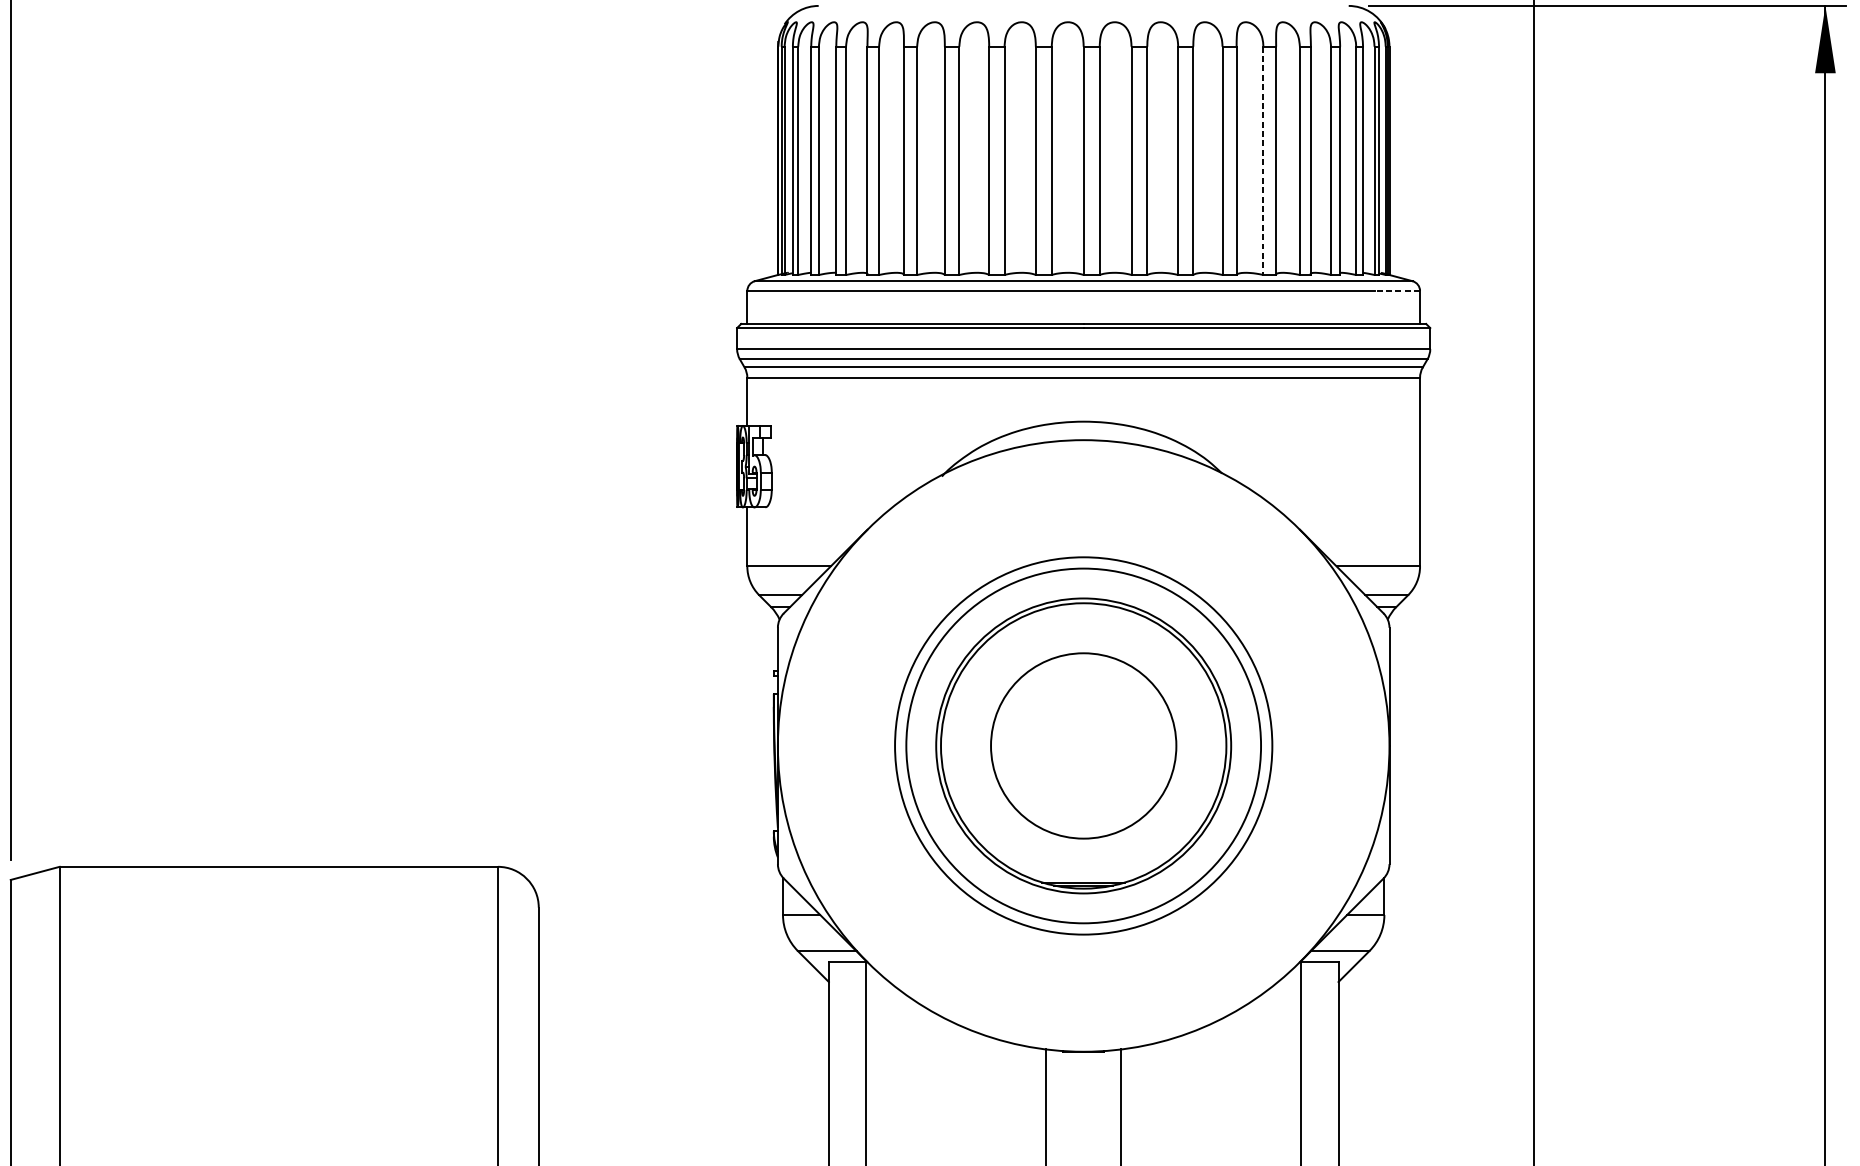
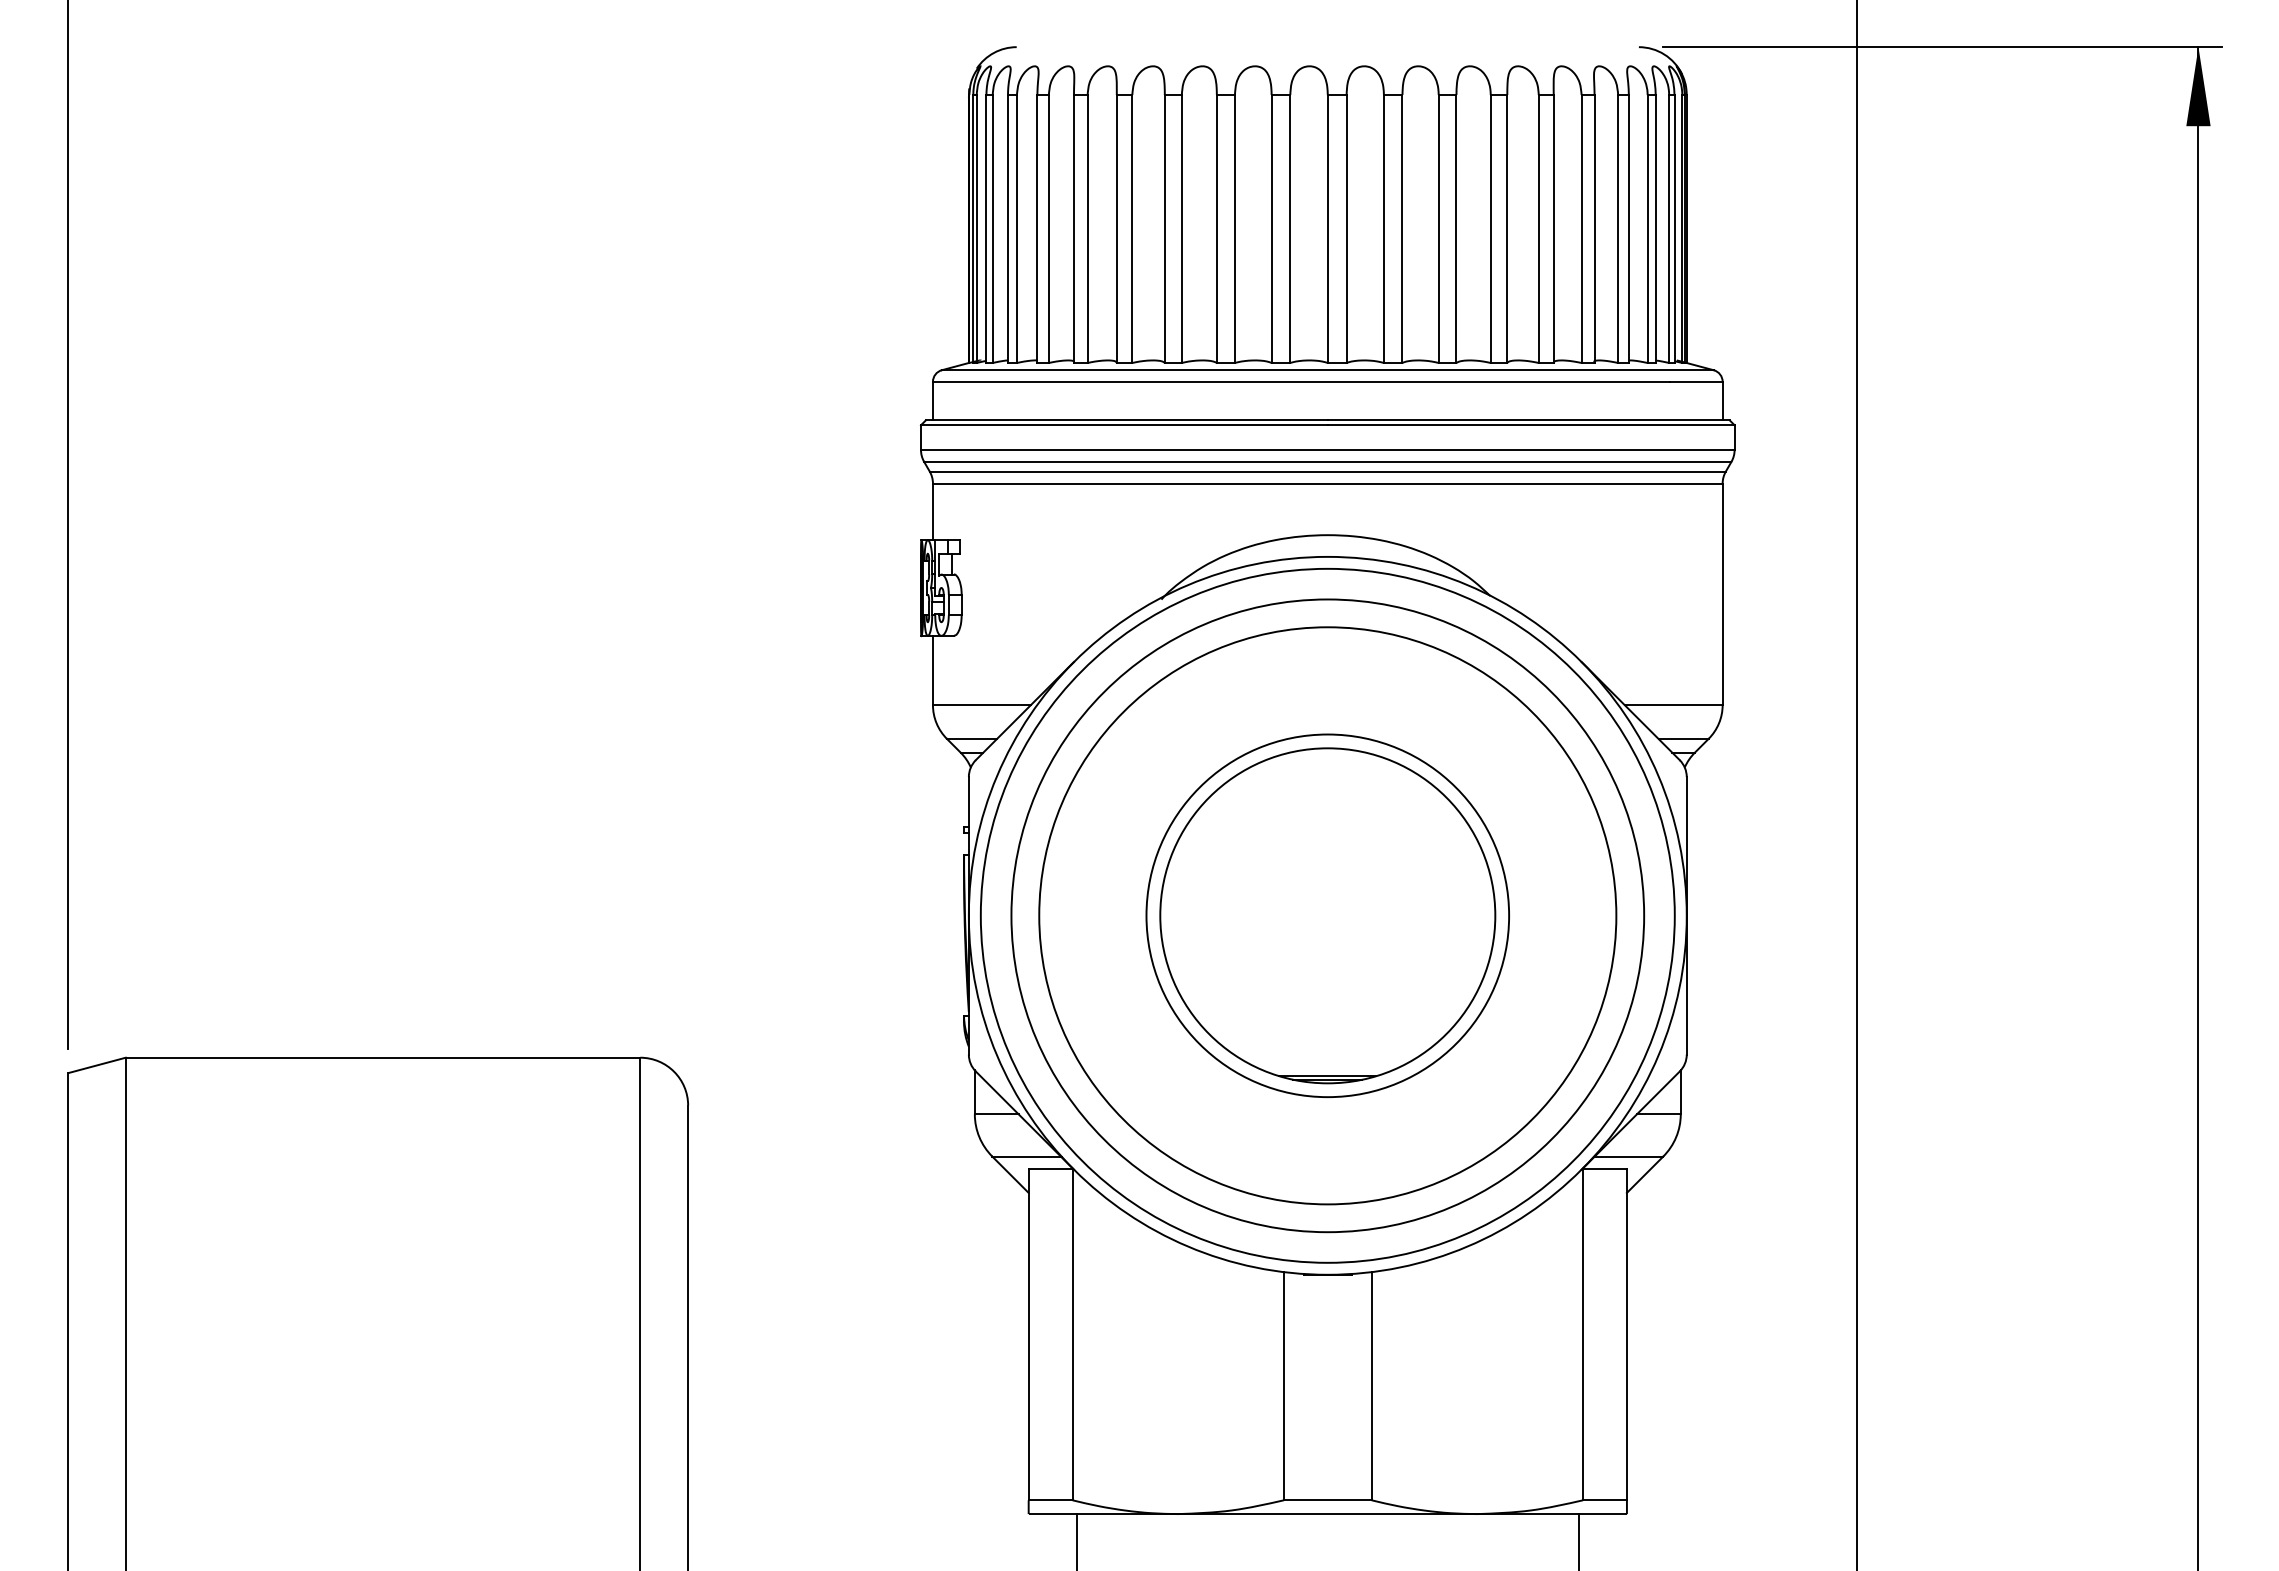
line: (1263, 161) -> (1538, 229), dashed -> solid
line: (1396, 290) -> (1695, 381), dashed -> solid
circle: (1083, 745) -> (1327, 915), size x1.43
circle: (1083, 745) -> (1327, 915), size x1.67
circle: (1083, 745) -> (1327, 915), size x1.67
circle: (1083, 745) -> (1327, 915), size x1.67

